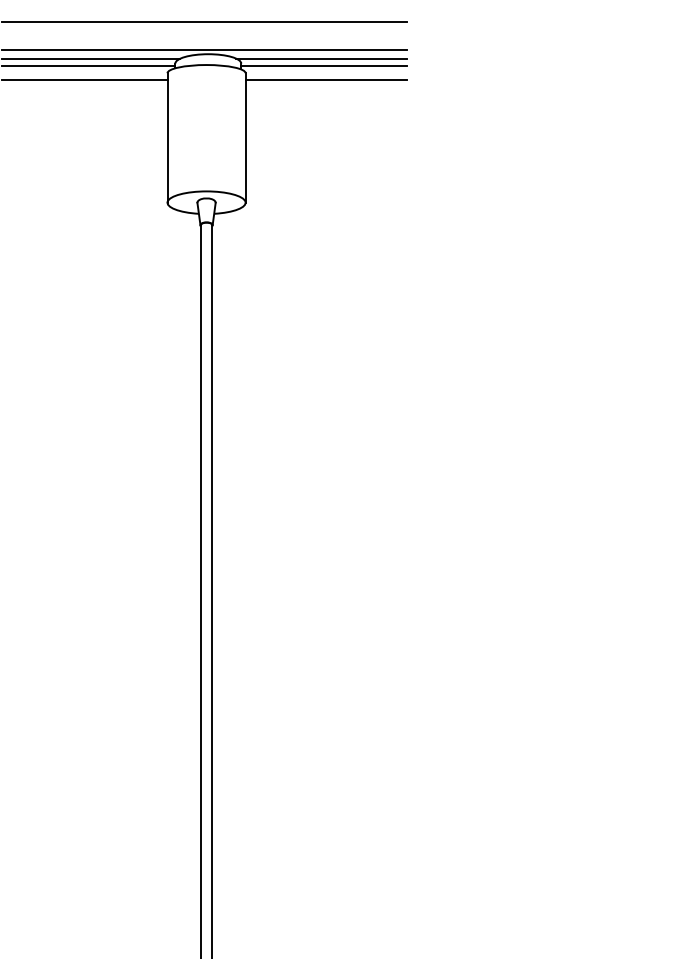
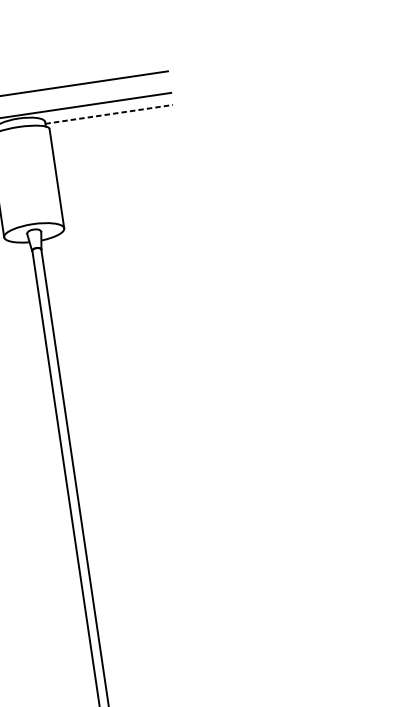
line: (321, 58) -> (106, 108), removed
line: (324, 65) -> (109, 114), solid -> dashed
line: (326, 79) -> (112, 124), removed

